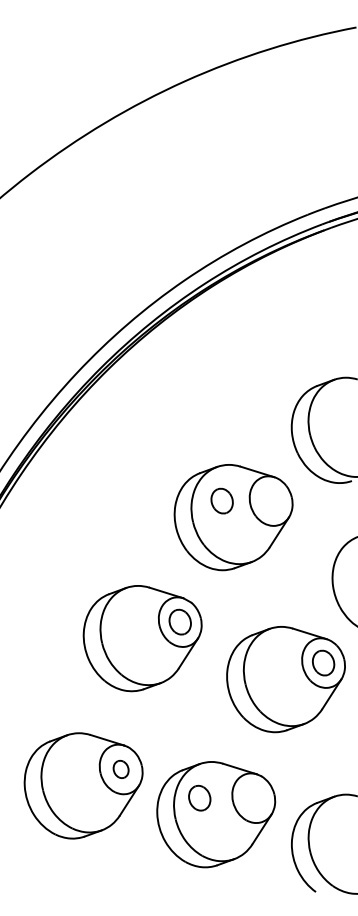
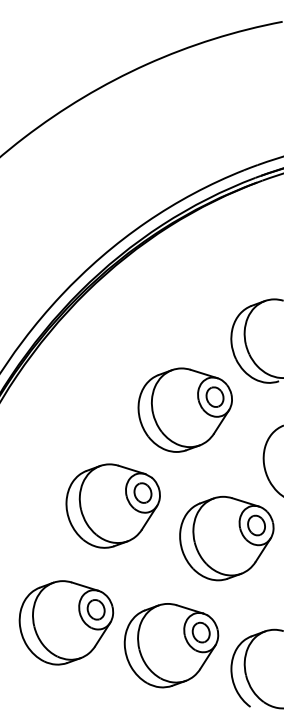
part: (221, 500) -> (214, 396), moved
part: (120, 769) -> (95, 609), size x1.43
part: (199, 797) -> (201, 632), moved

